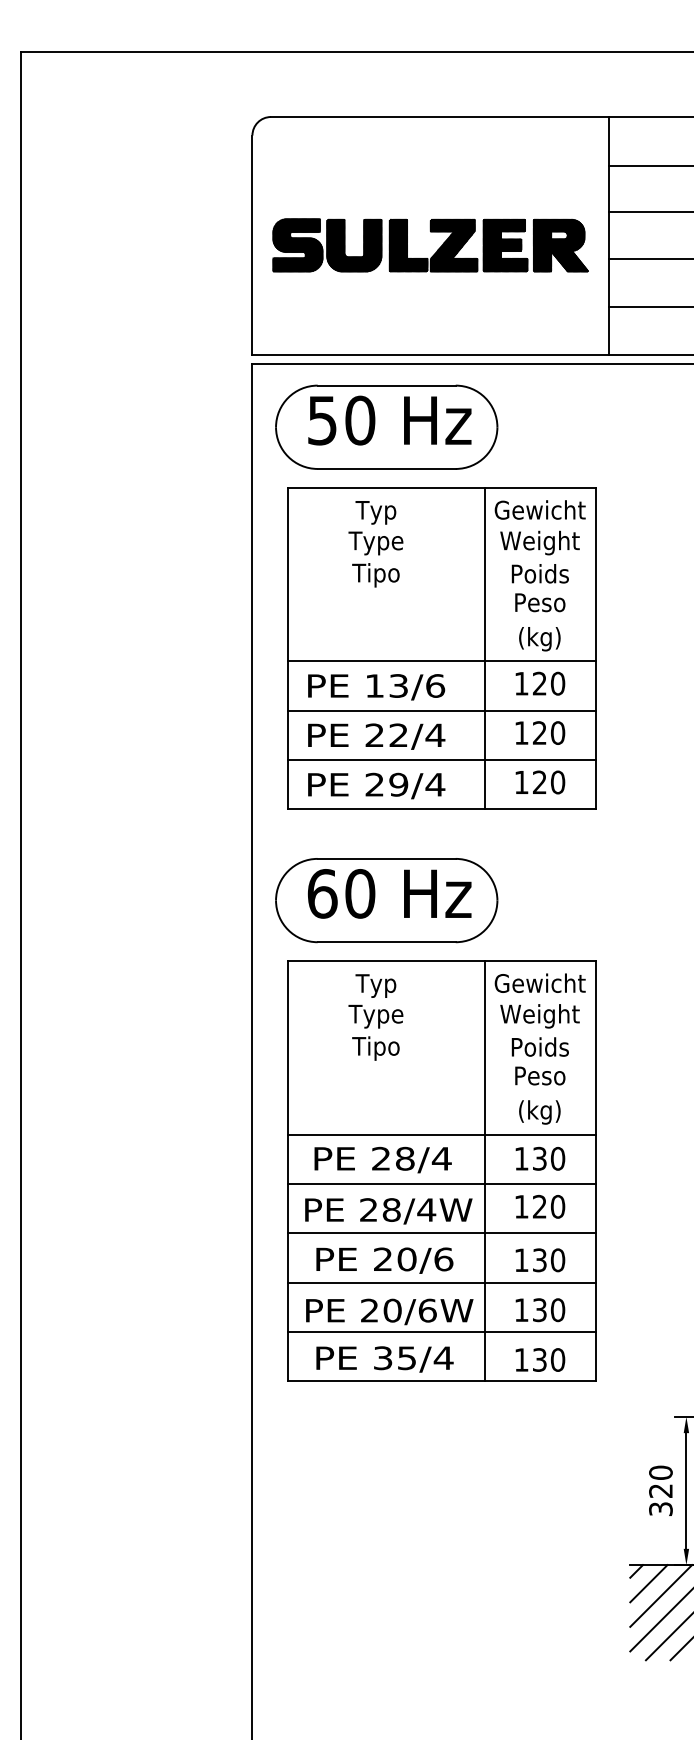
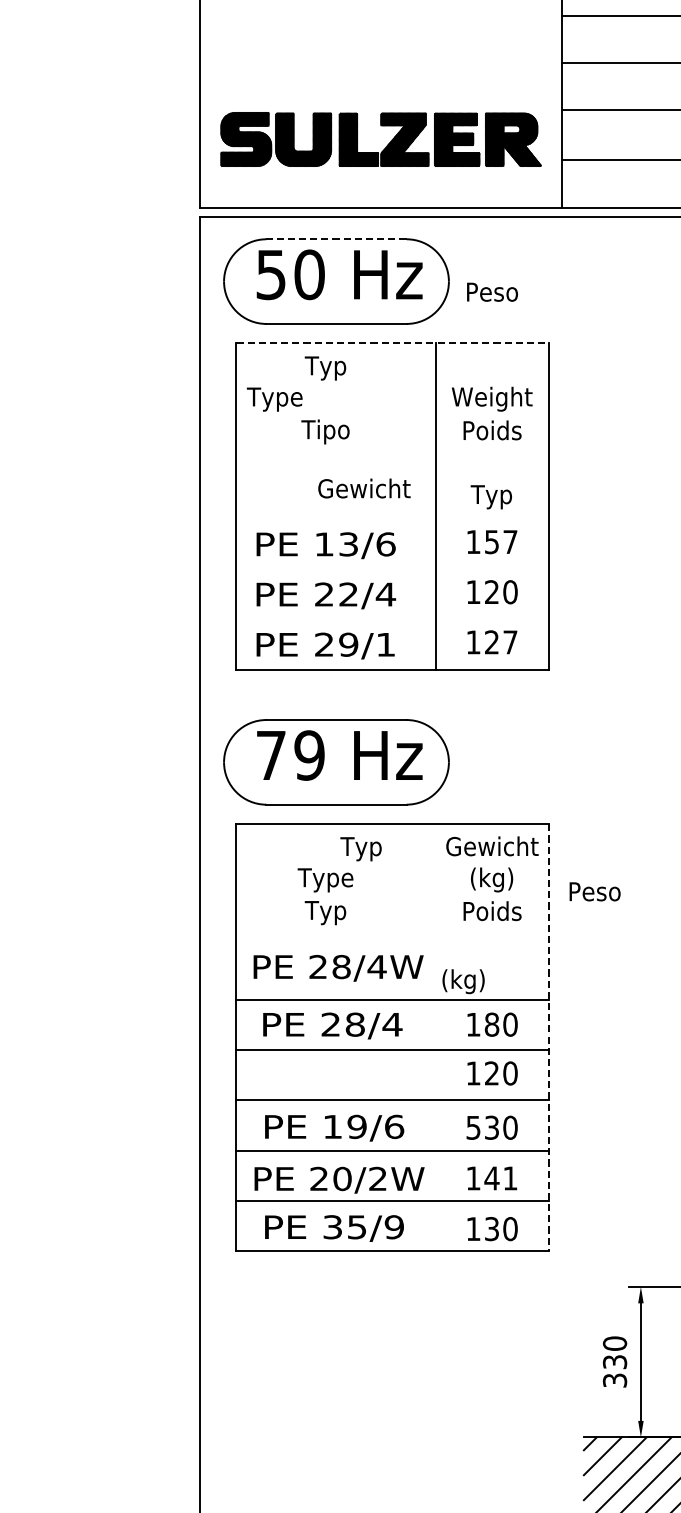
part: (437, 249) -> (388, 143), moved
line: (386, 385) -> (336, 239), solid -> dashed
line: (442, 488) -> (393, 343), solid -> dashed
text: (539, 509) -> (363, 488), moved
text: (375, 543) -> (274, 399), moved
text: (540, 602) -> (492, 291), moved
text: (539, 639) -> (491, 497), (kg) -> Typ
line: (442, 661) -> (393, 519), removed
text: (549, 683) -> (501, 541), 120 -> 157
line: (442, 710) -> (393, 569), removed
line: (442, 760) -> (393, 620), removed
text: (557, 782) -> (509, 642), 120 -> 127
text: (435, 784) -> (386, 644), 29/4 -> 29/1
text: (341, 893) -> (290, 755), 60 -> 79
text: (375, 985) -> (360, 848), moved
text: (539, 1016) -> (491, 880), Weight -> (kg)
text: (375, 1048) -> (325, 912), Tipo -> Typ
text: (540, 1075) -> (595, 891), moved
text: (539, 1112) -> (463, 981), moved
text: (539, 1158) -> (491, 1024), 130 -> 180
line: (484, 1171) -> (435, 1037), removed
line: (596, 1171) -> (549, 1037), solid -> dashed
text: (388, 1211) -> (338, 968), moved
text: (395, 1259) -> (345, 1126), 20/6 -> 19/6
text: (521, 1260) -> (473, 1127), 130 -> 530
text: (427, 1310) -> (377, 1178), 20/6W -> 20/2W
text: (548, 1310) -> (500, 1178), 130 -> 141
text: (443, 1358) -> (394, 1227), 35/4 -> 35/9
text: (660, 1490) -> (614, 1361), 320 -> 330

